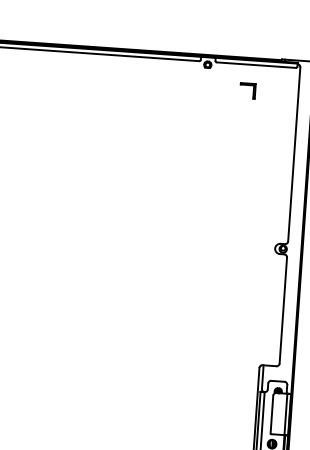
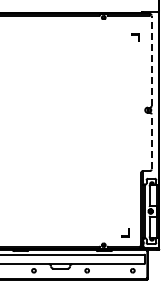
part: (248, 90) -> (135, 37), moved
line: (293, 153) -> (151, 60), solid -> dashed
line: (283, 309) -> (151, 141), solid -> dashed

